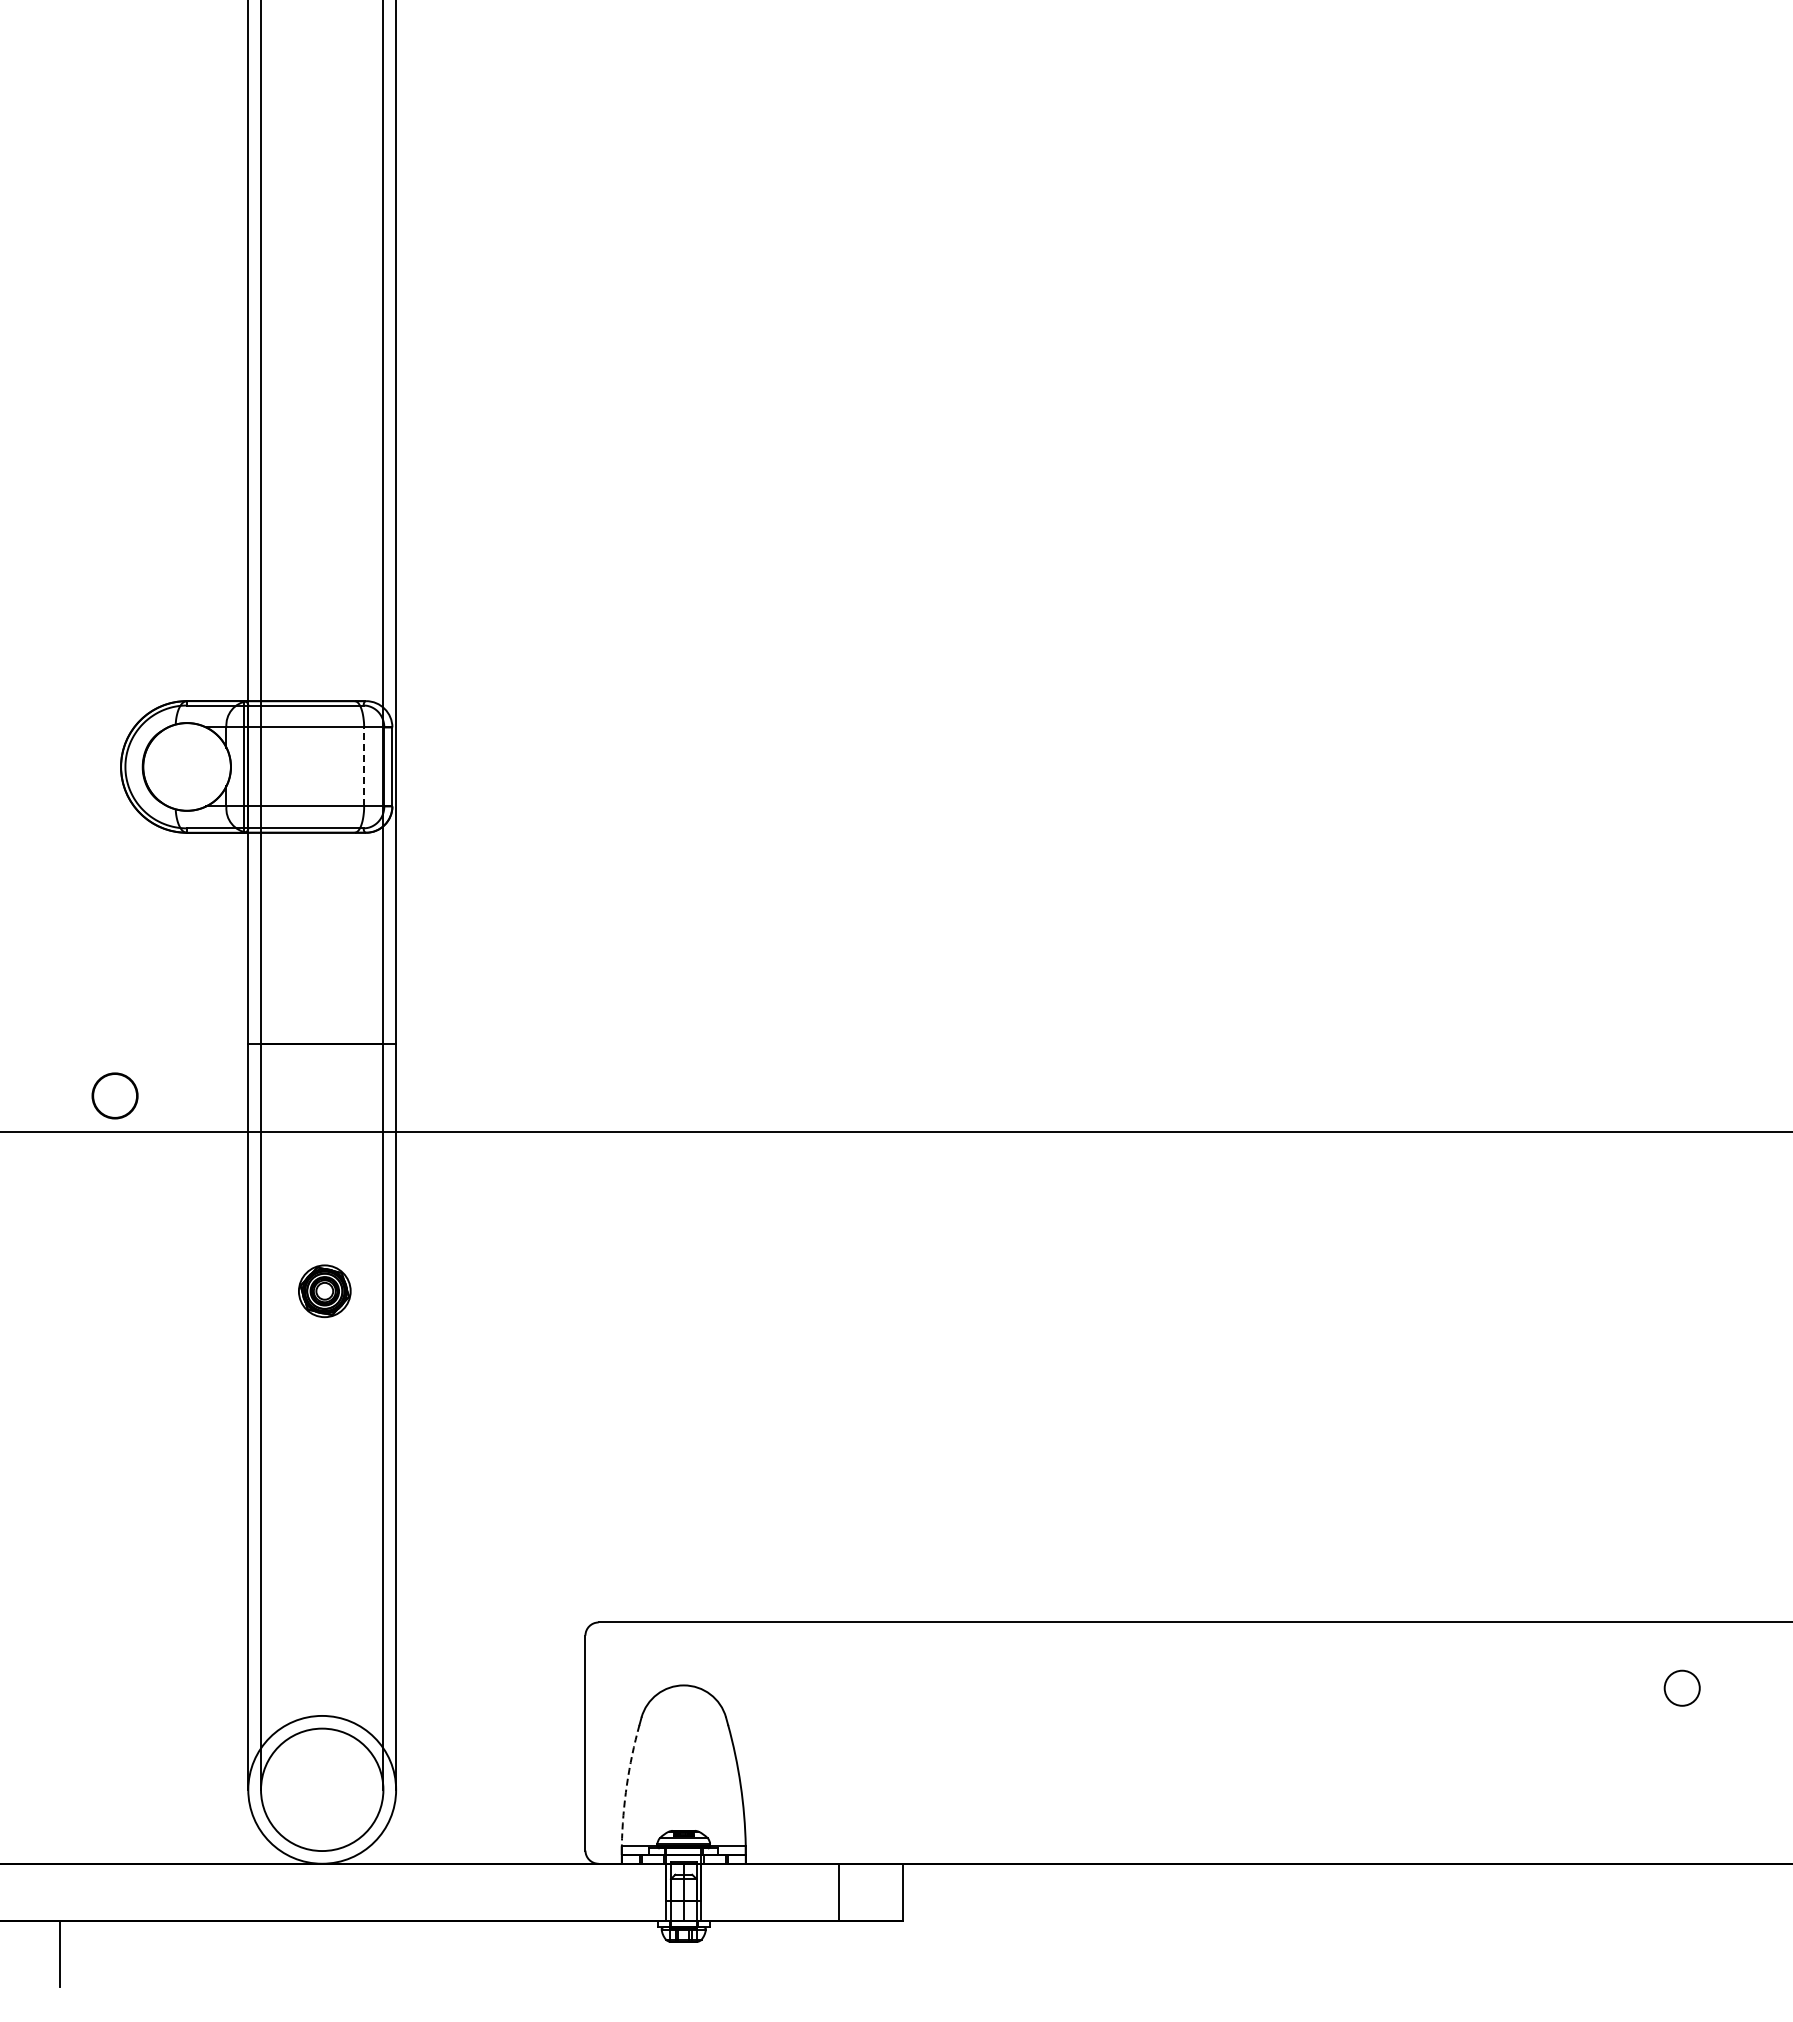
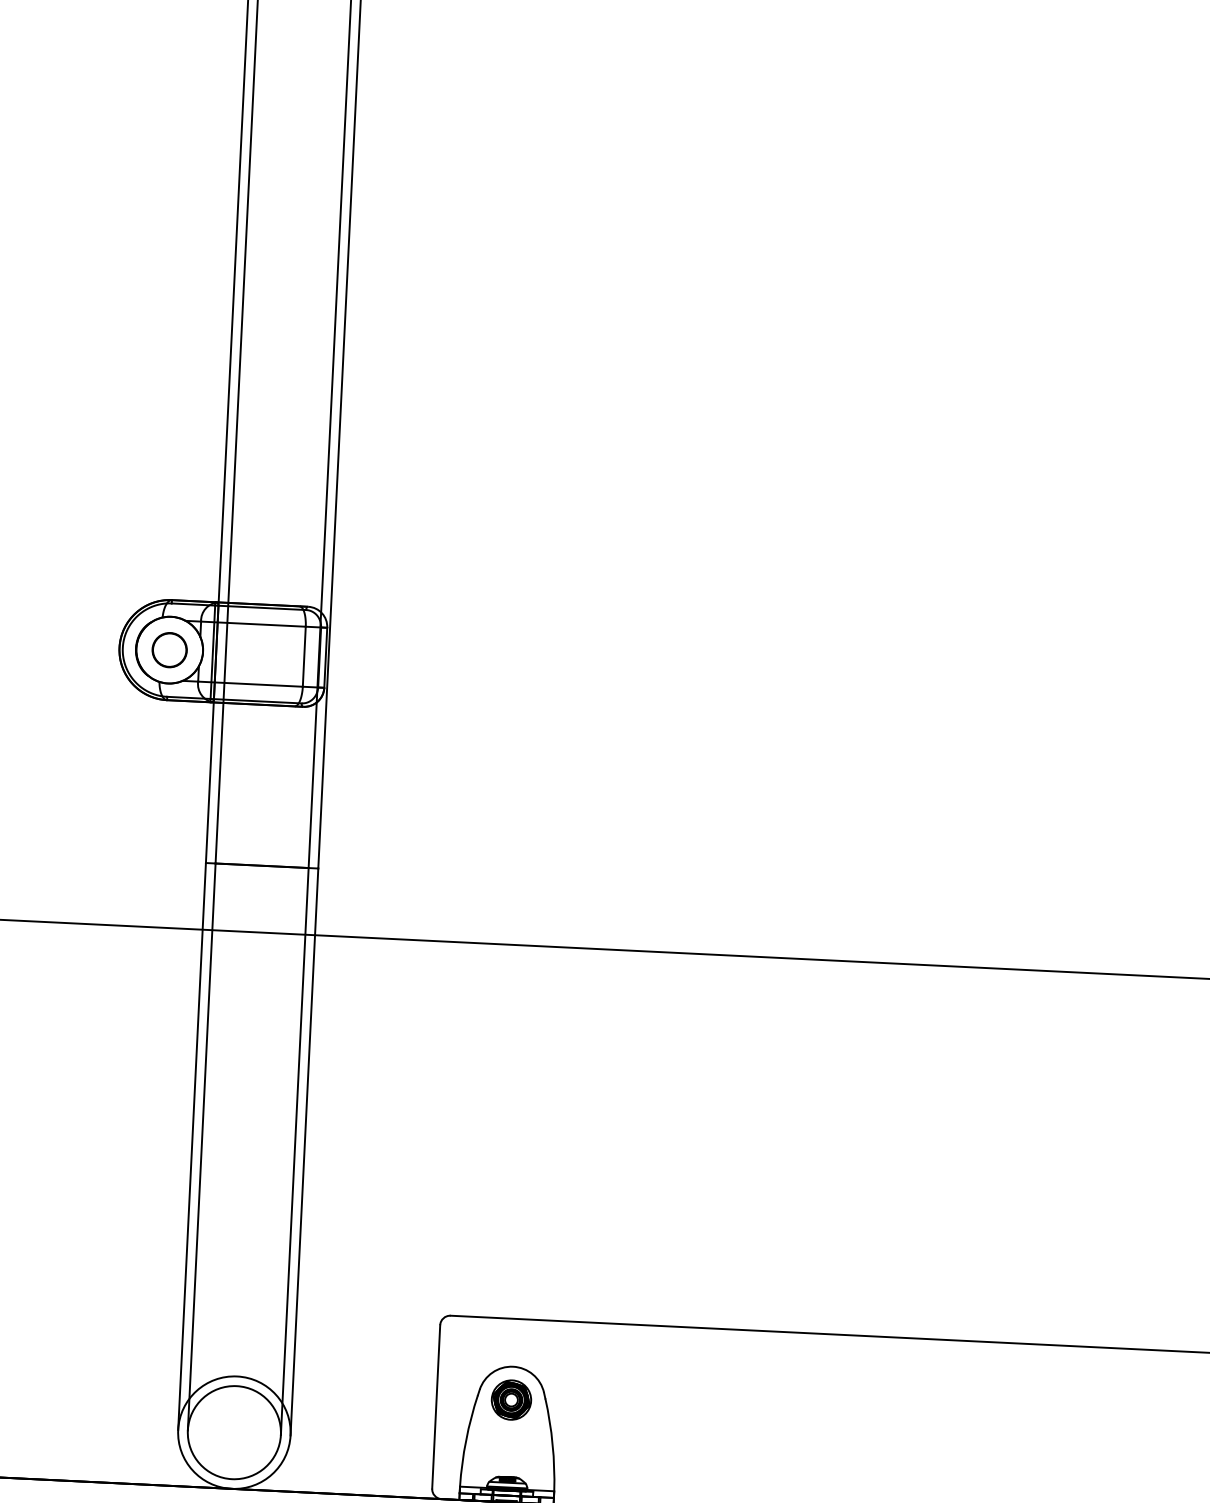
line: (364, 766) -> (304, 656), dashed -> solid
circle: (114, 1095) -> (169, 649), moved
part: (324, 1291) -> (511, 1400), moved
arc: (626, 1785) -> (465, 1440), dashed -> solid

